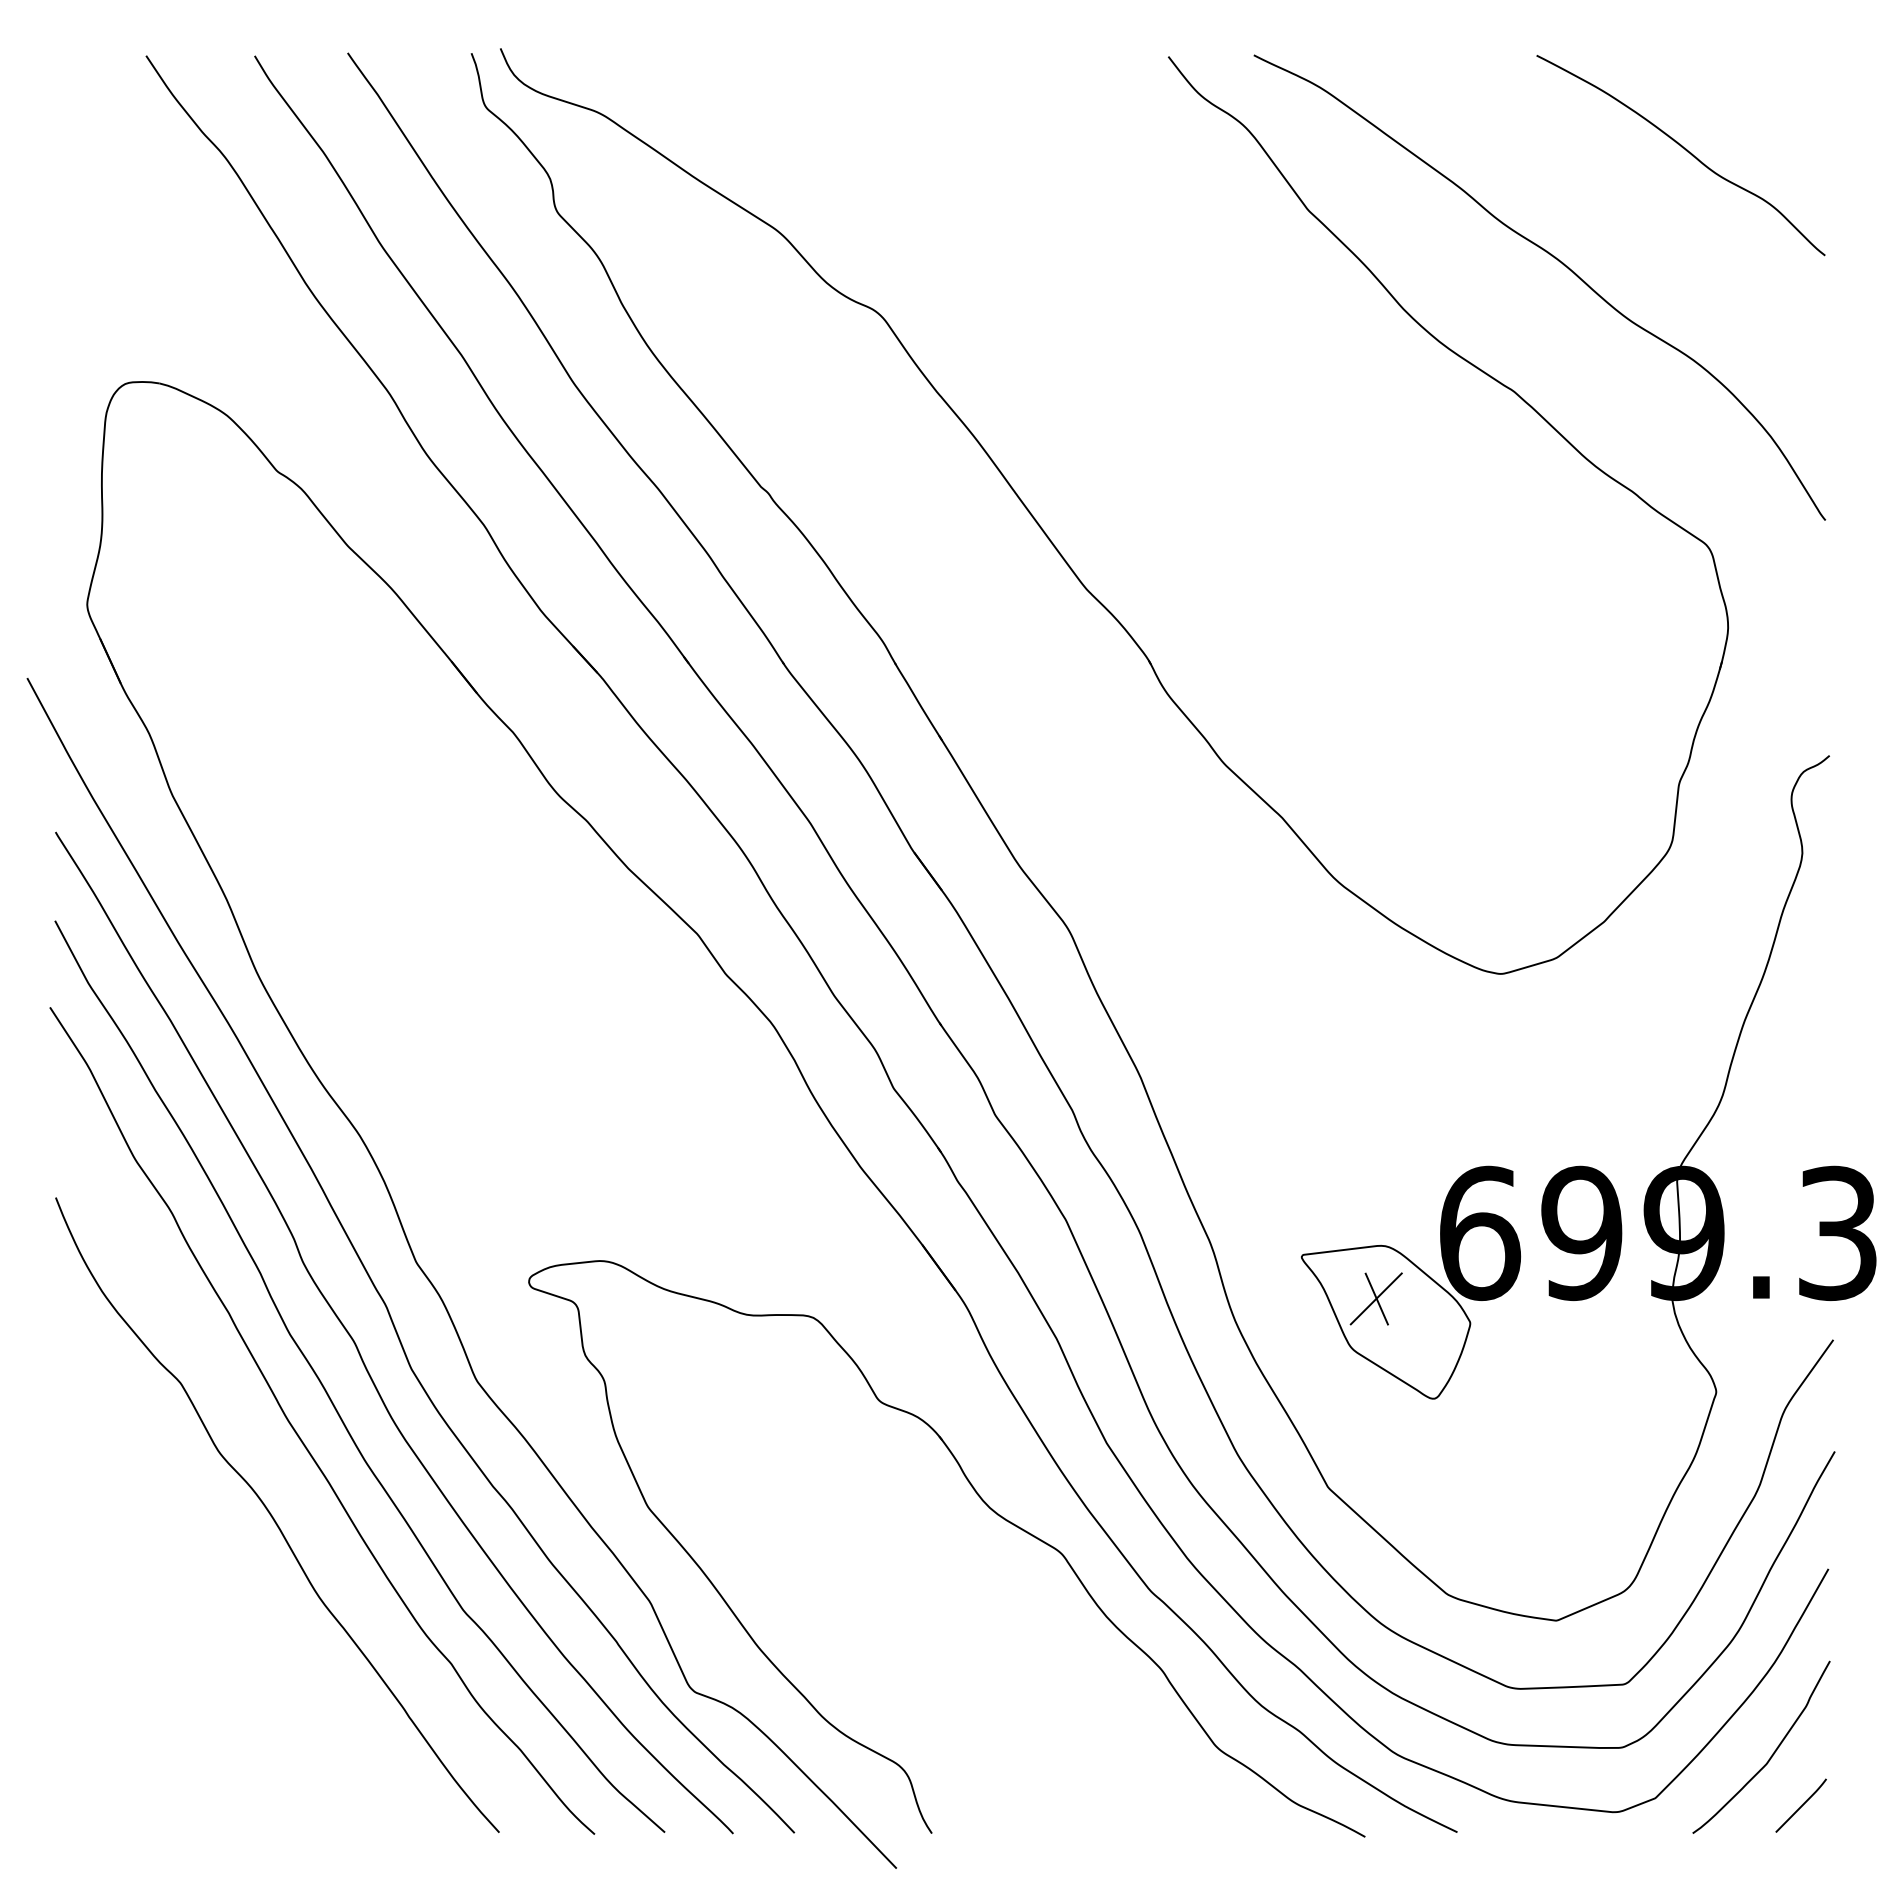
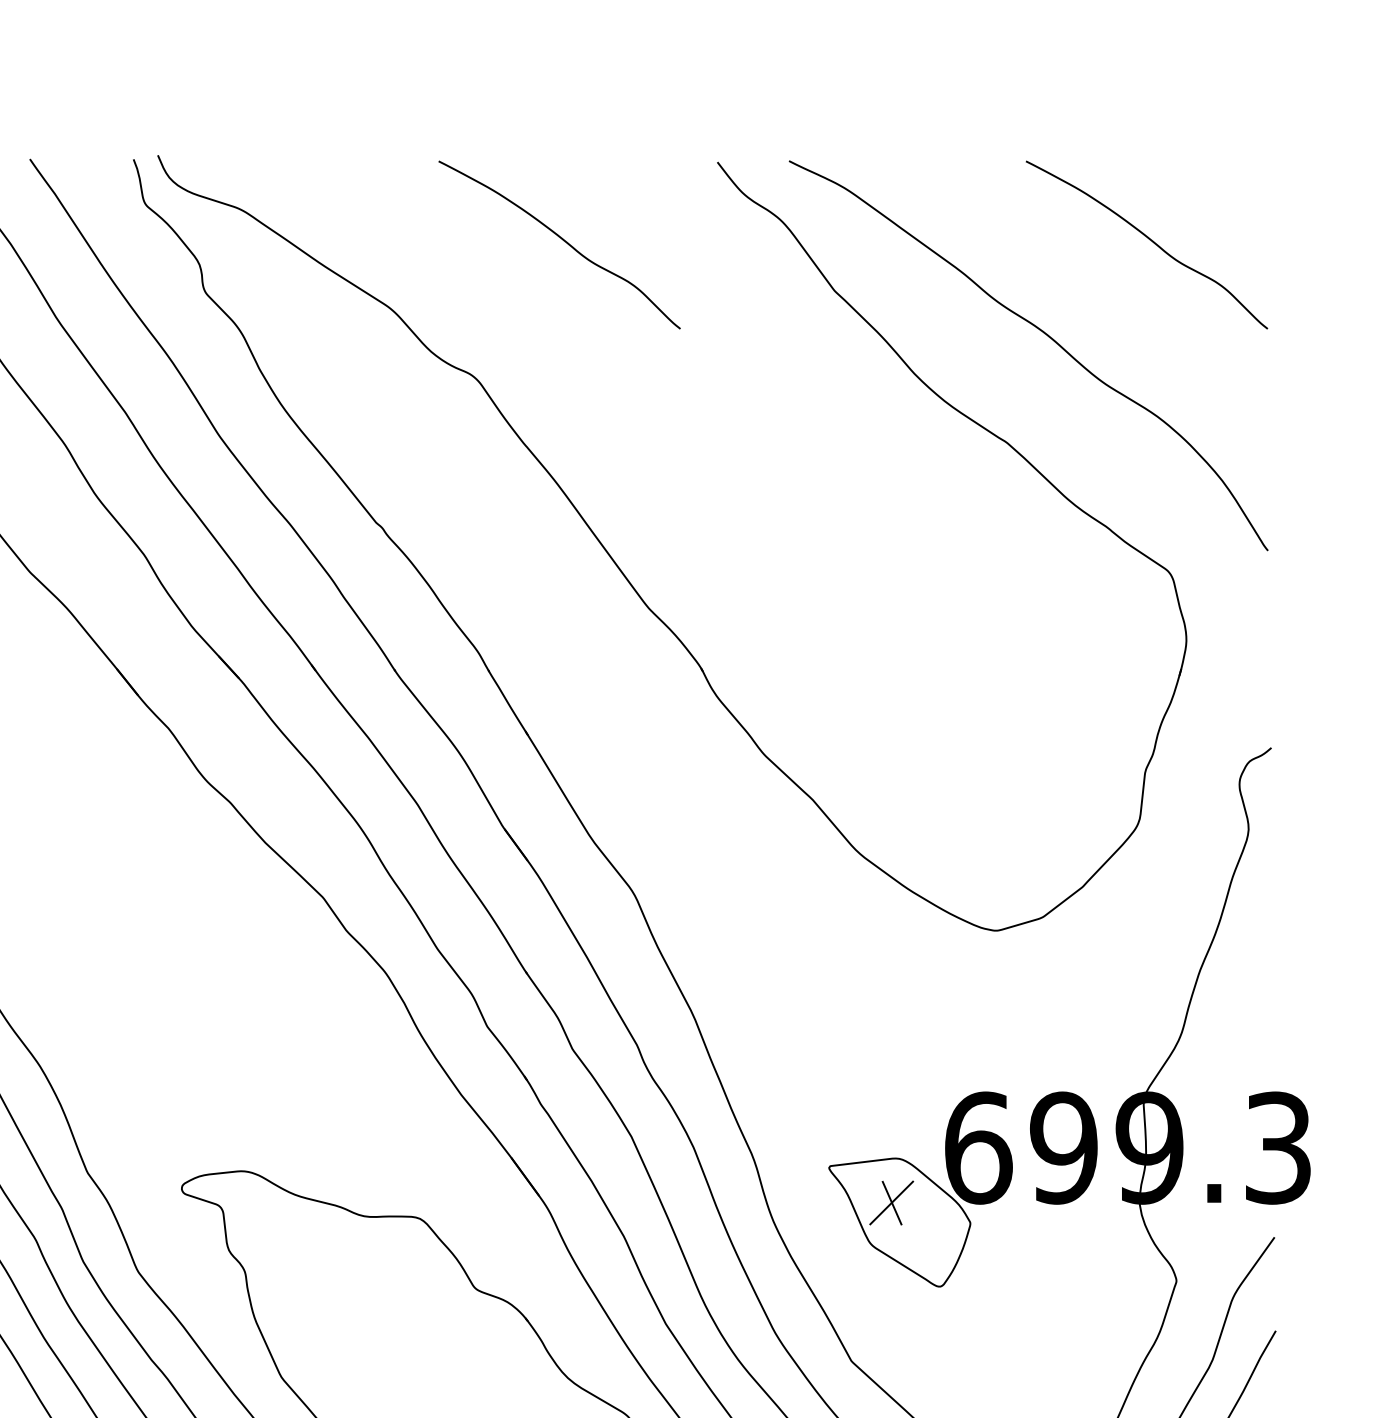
curve: (984, 150) -> (563, 240), added

